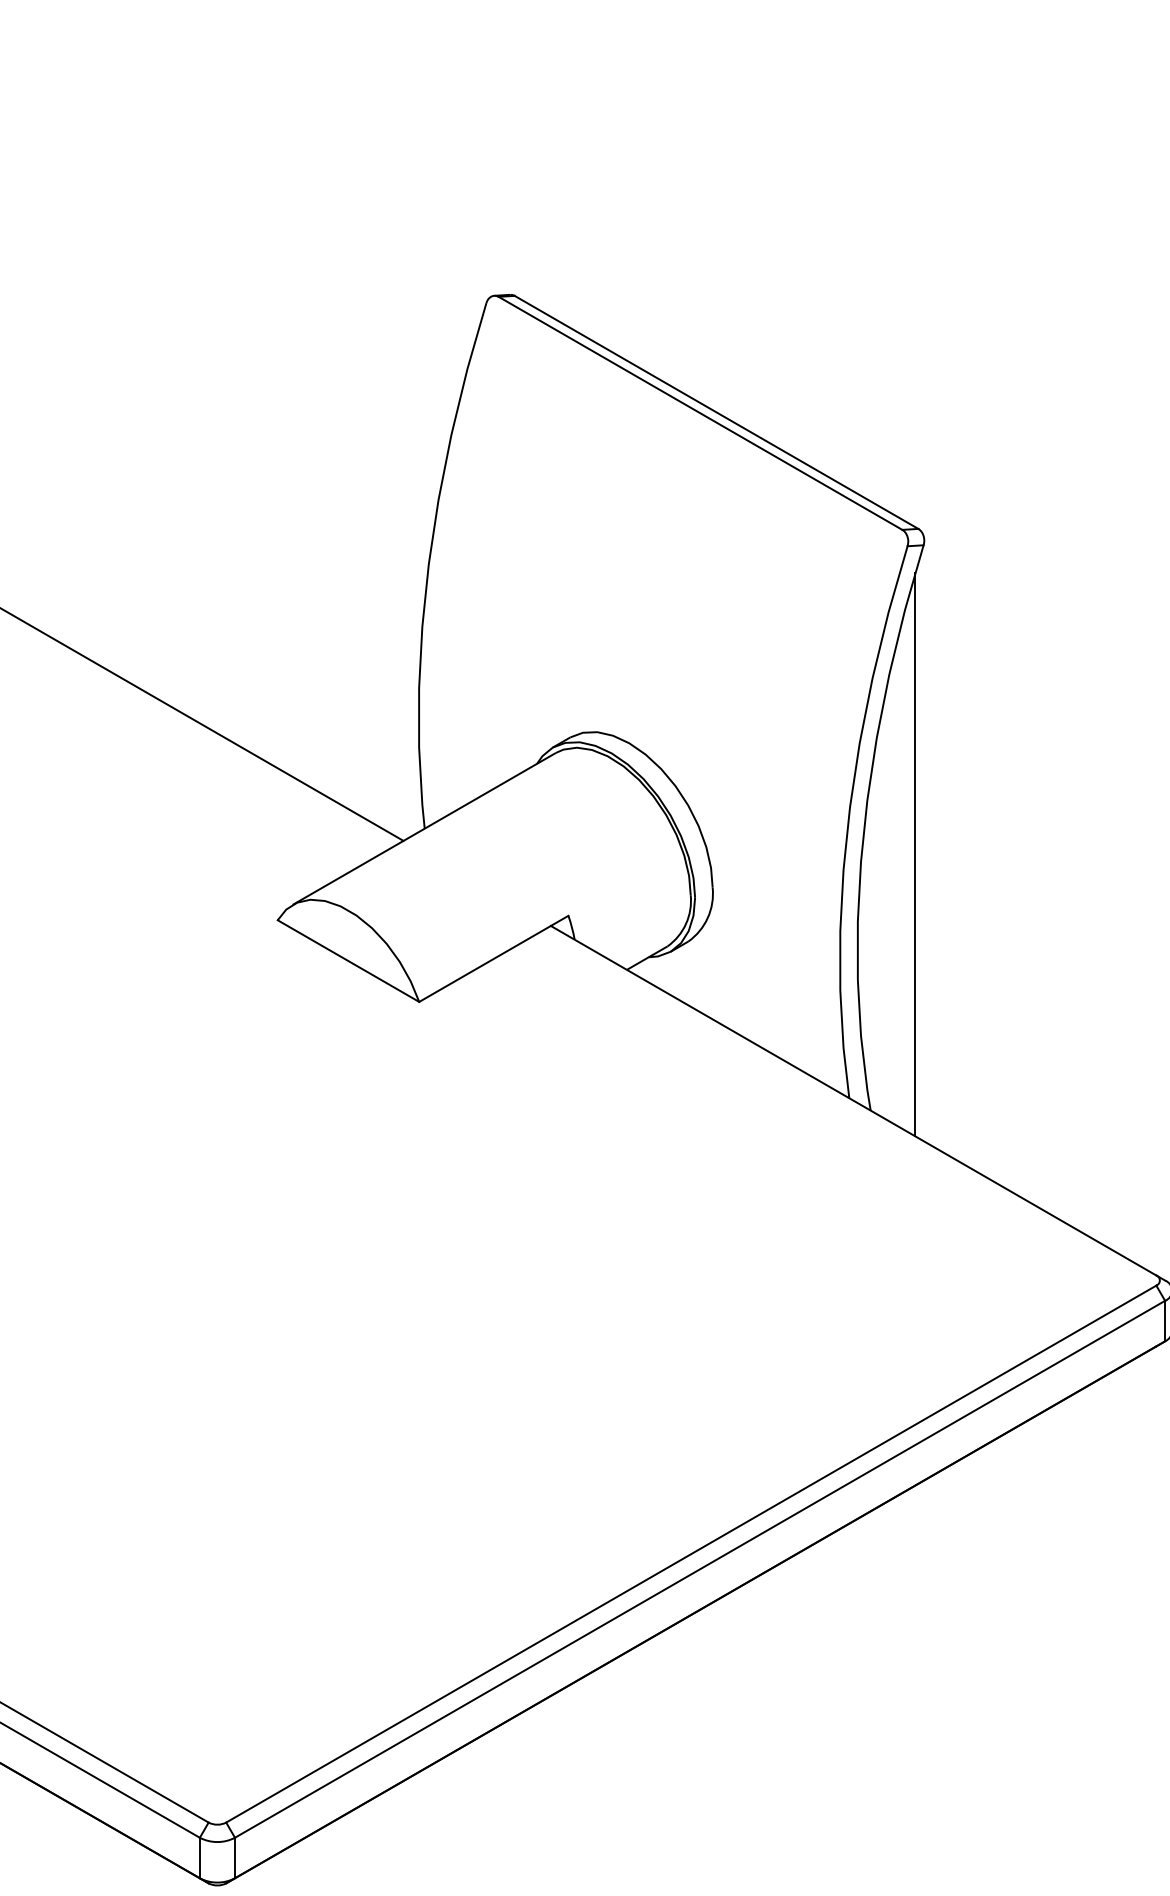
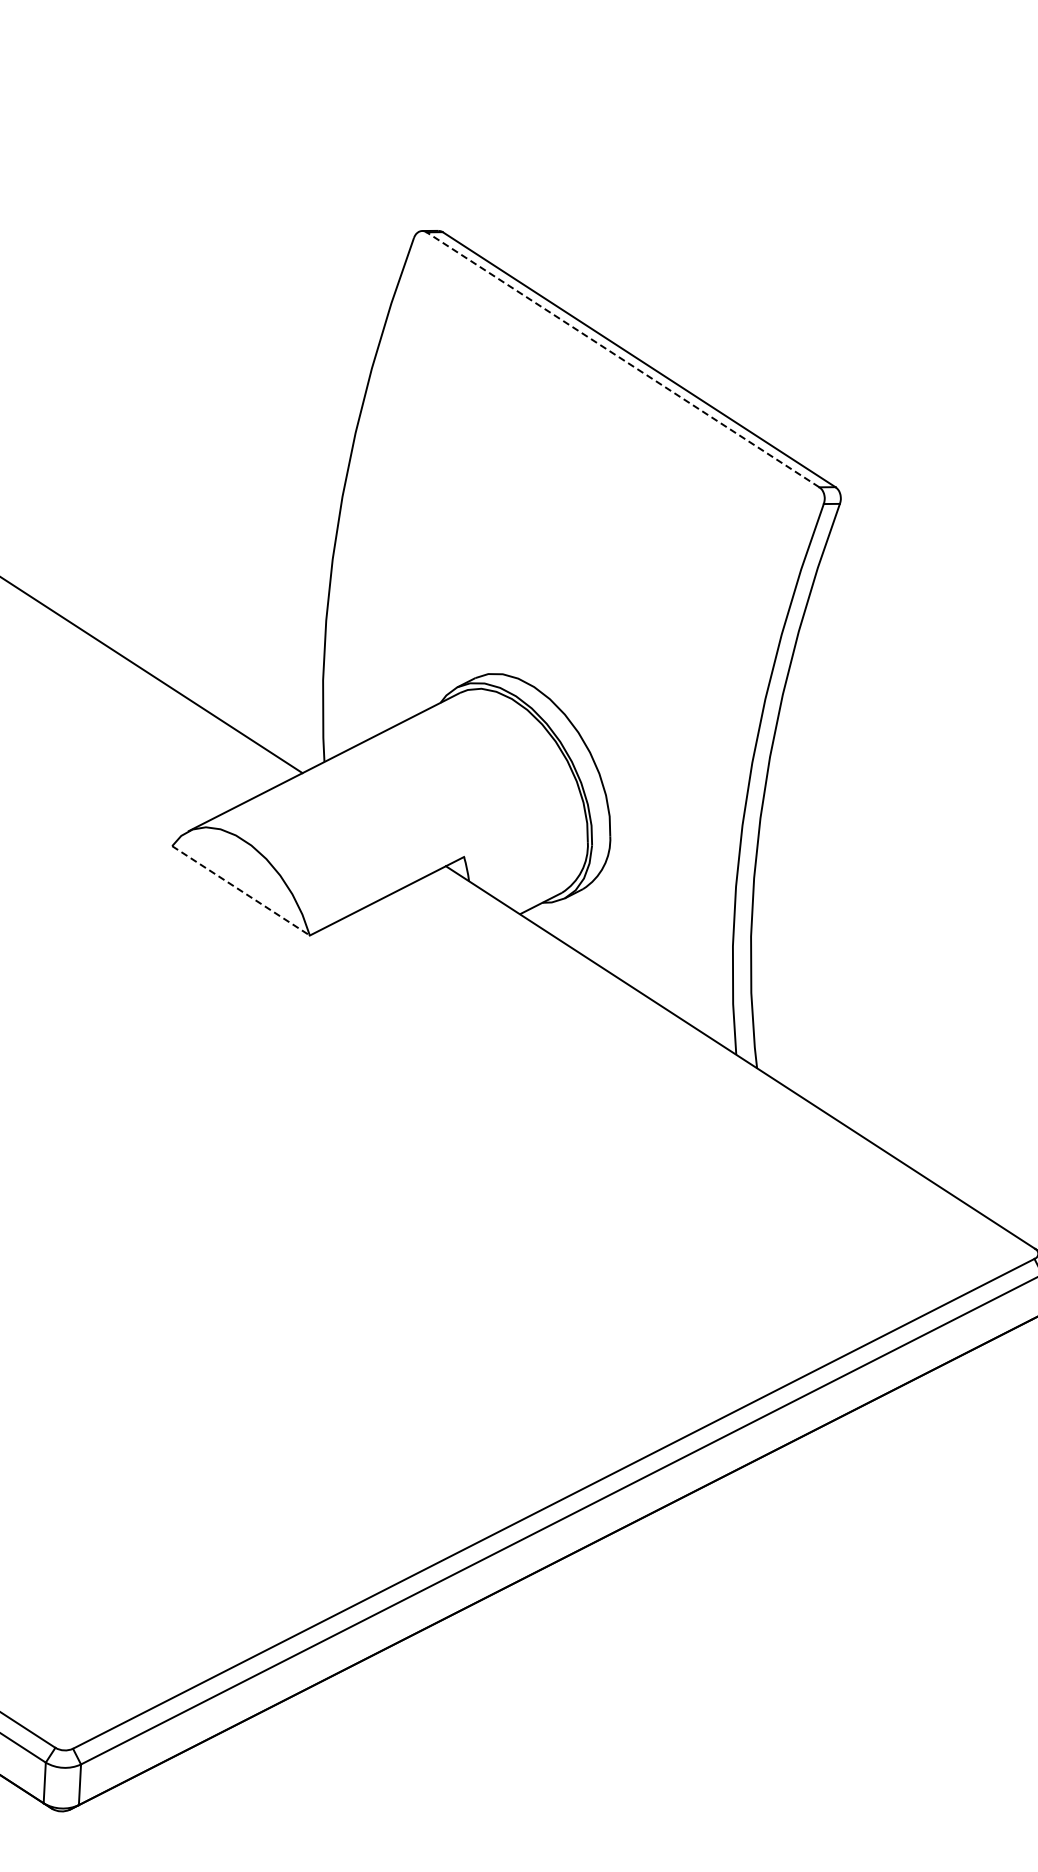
line: (700, 413) -> (622, 359), solid -> dashed
line: (915, 854) -> (815, 813), removed
line: (348, 961) -> (241, 891), solid -> dashed

